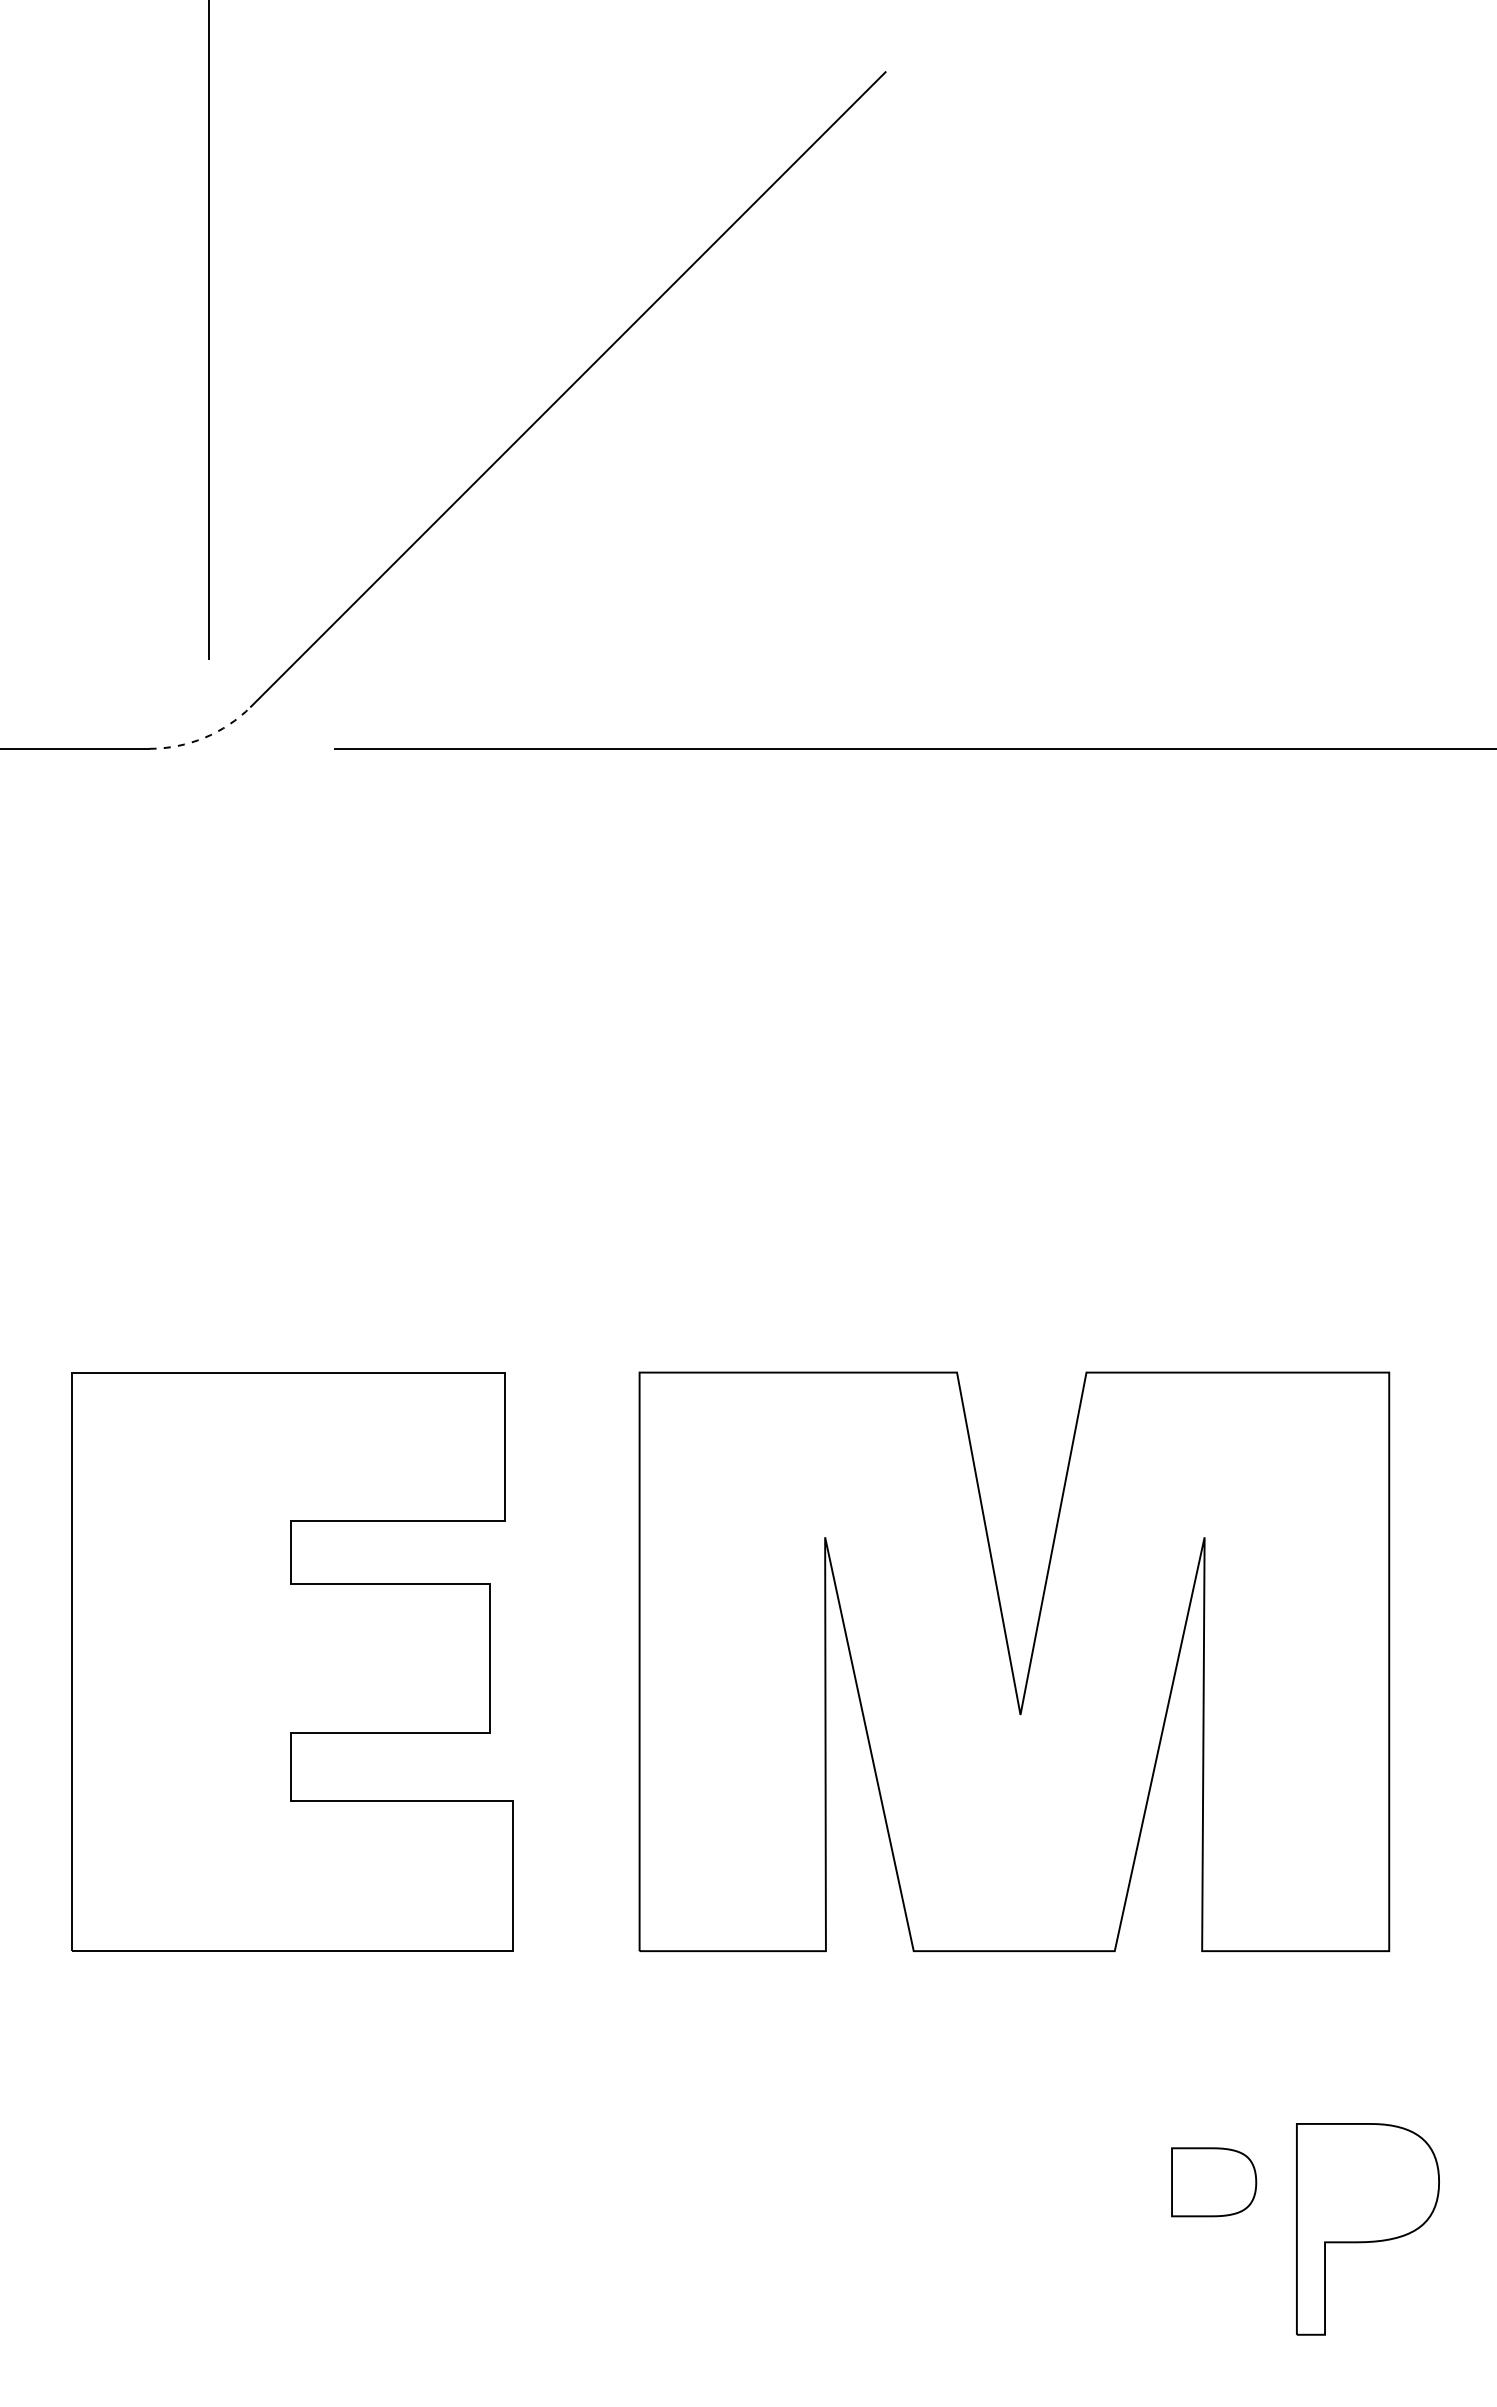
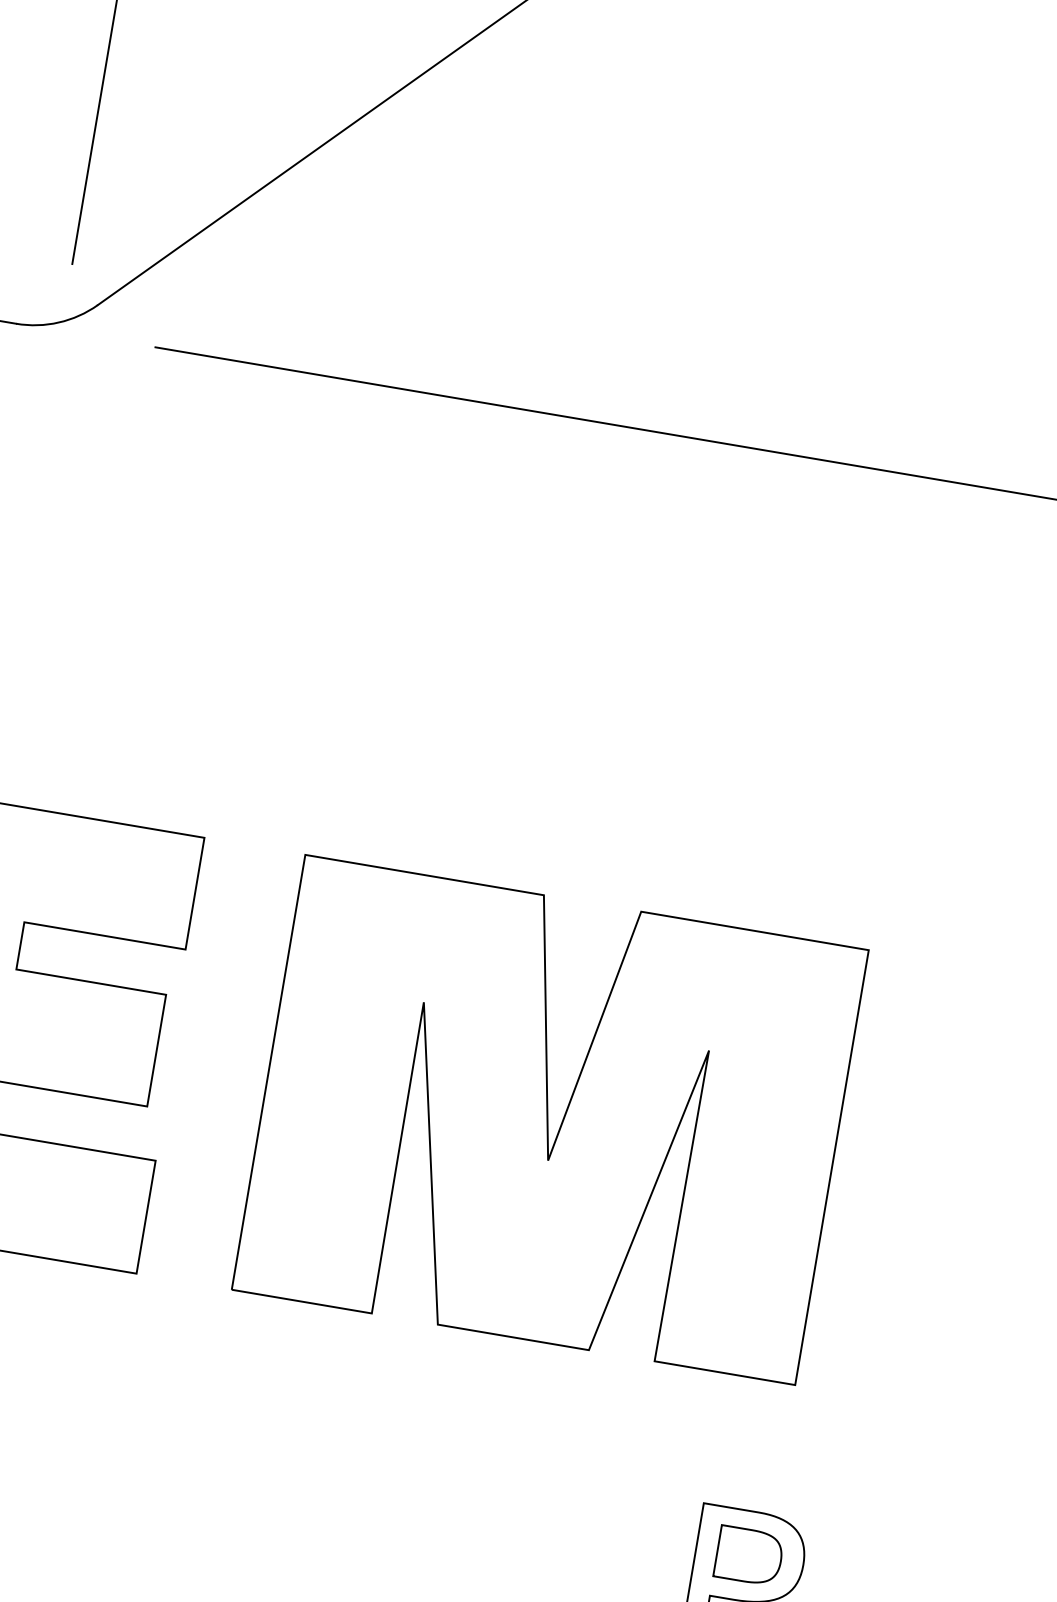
arc: (204, 737) -> (59, 322), dashed -> solid
part: (1214, 2182) -> (749, 1556), moved

